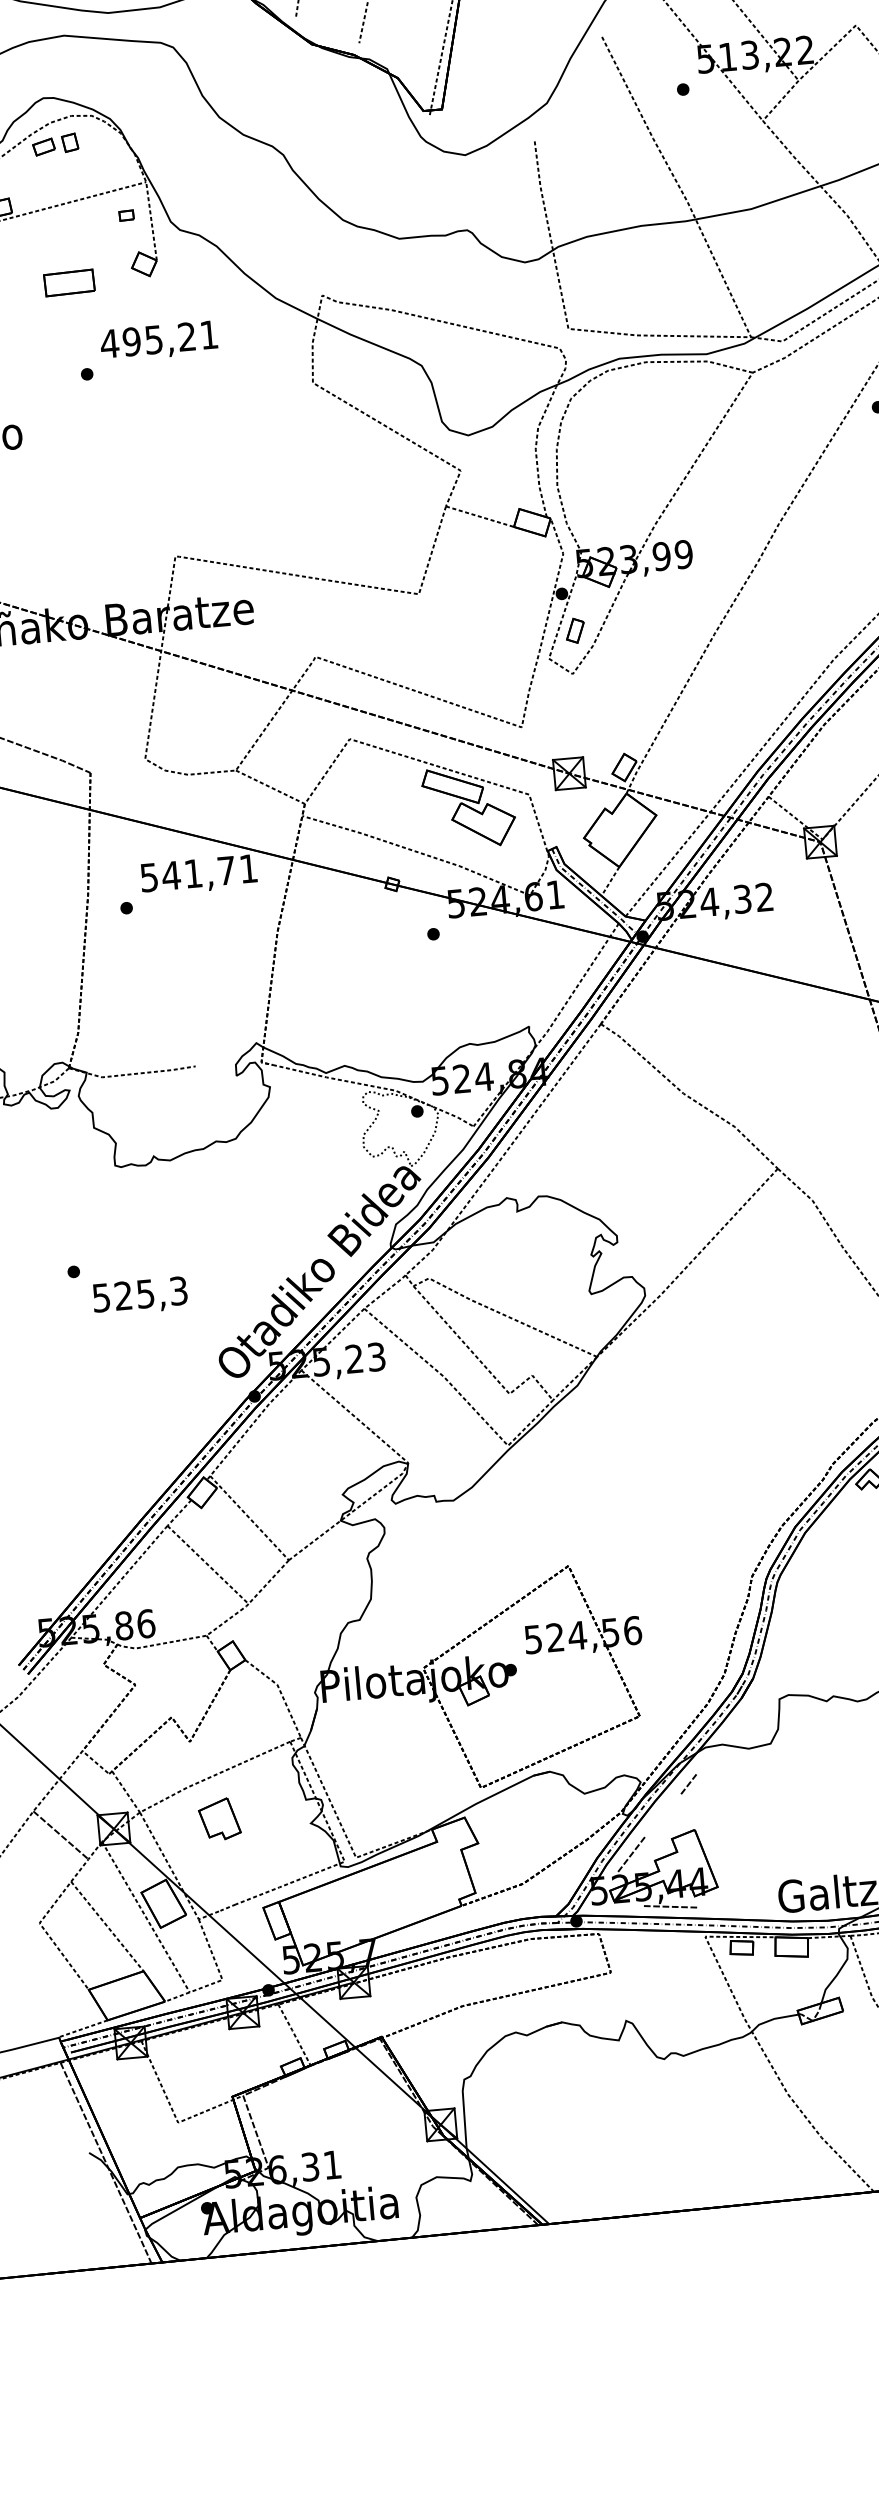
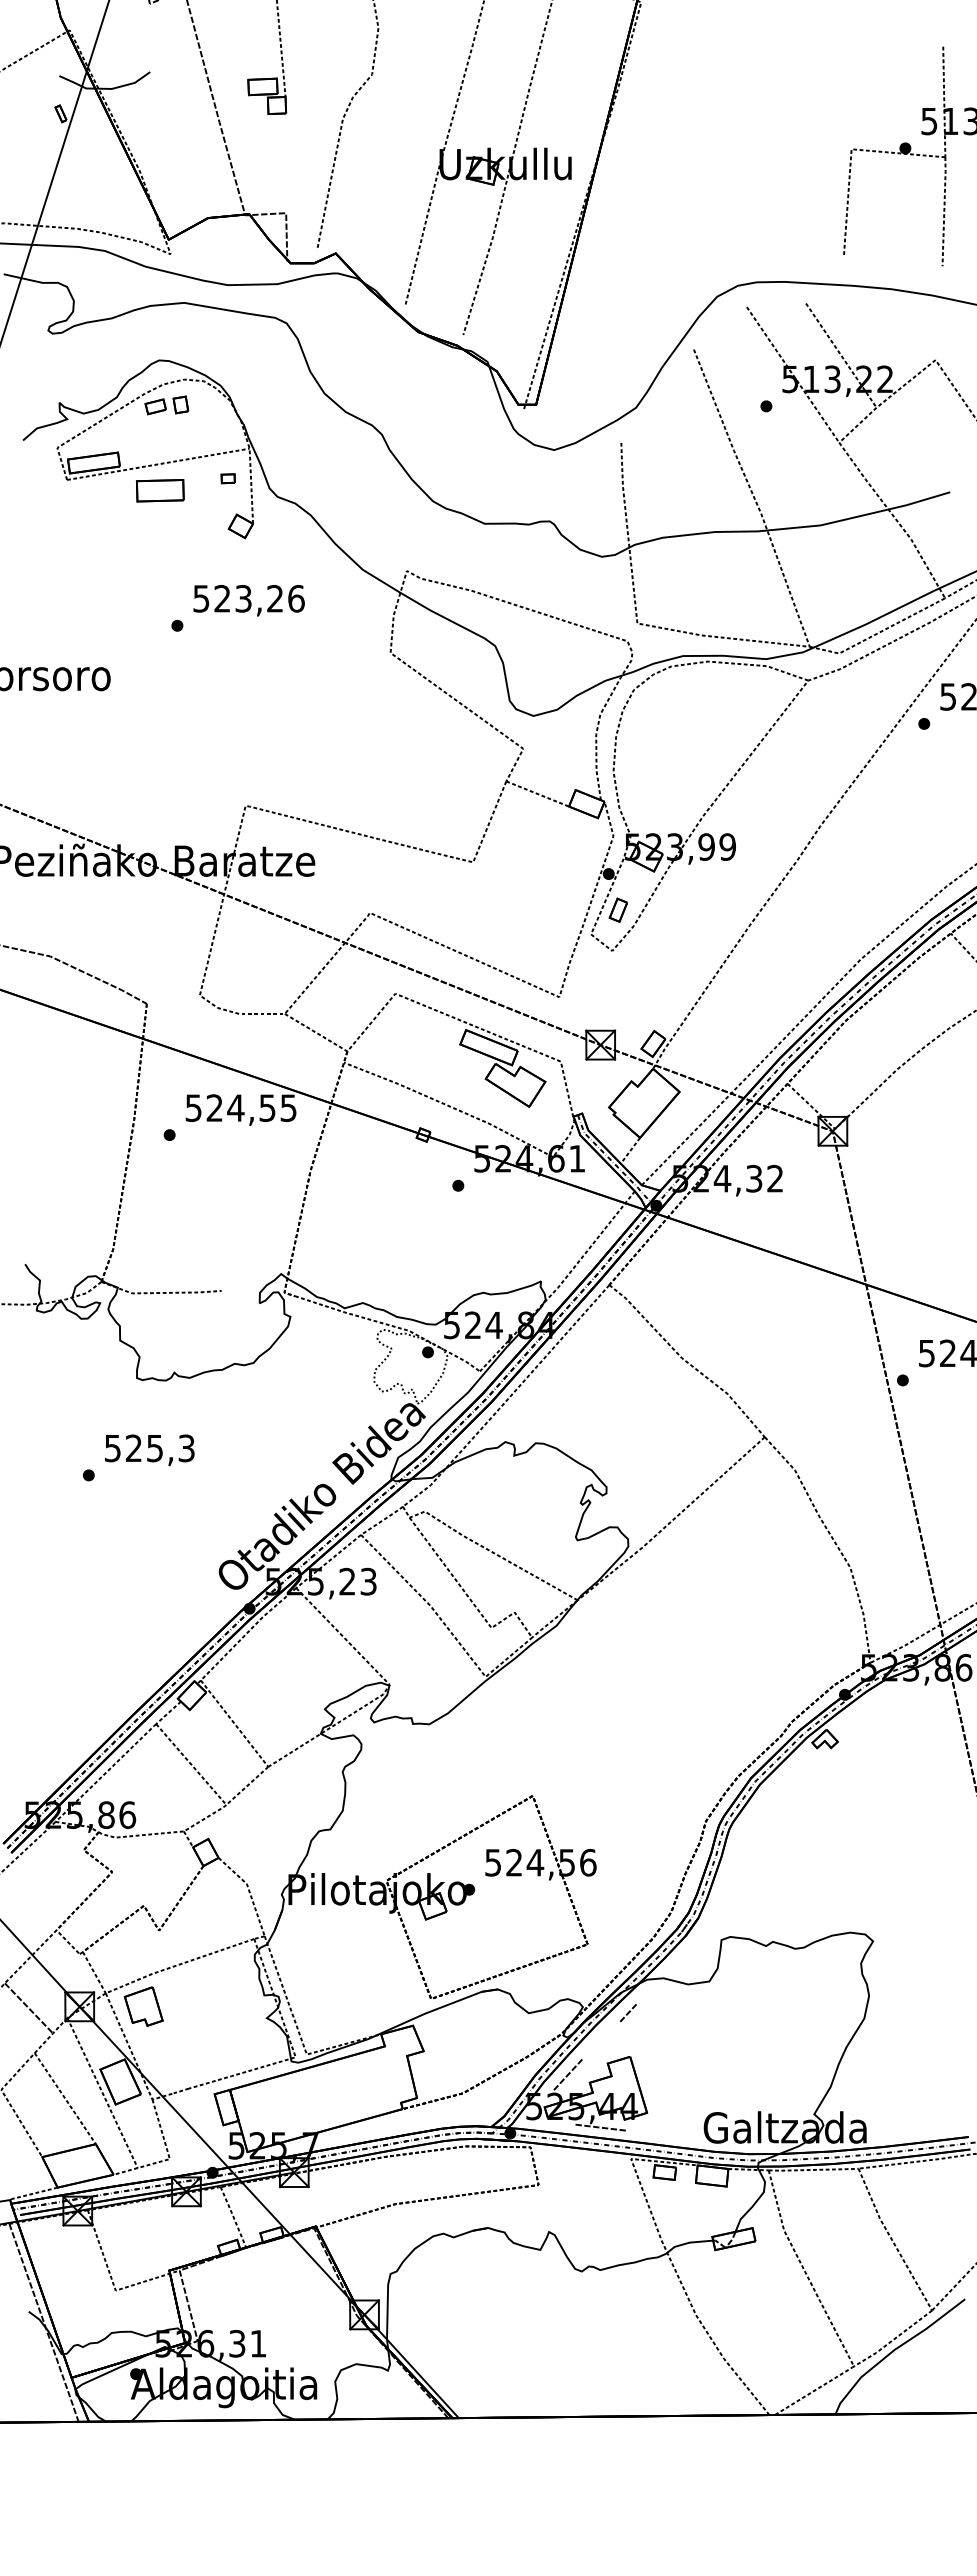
part: (69, 282) -> (160, 490), moved
text: (159, 339) -> (248, 598), 495,21 -> 523,26
text: (209, 871) -> (251, 1107), 541,71 -> 524,55
text: (140, 1296) -> (149, 1450), moved
part: (219, 1819) -> (143, 2006), moved

